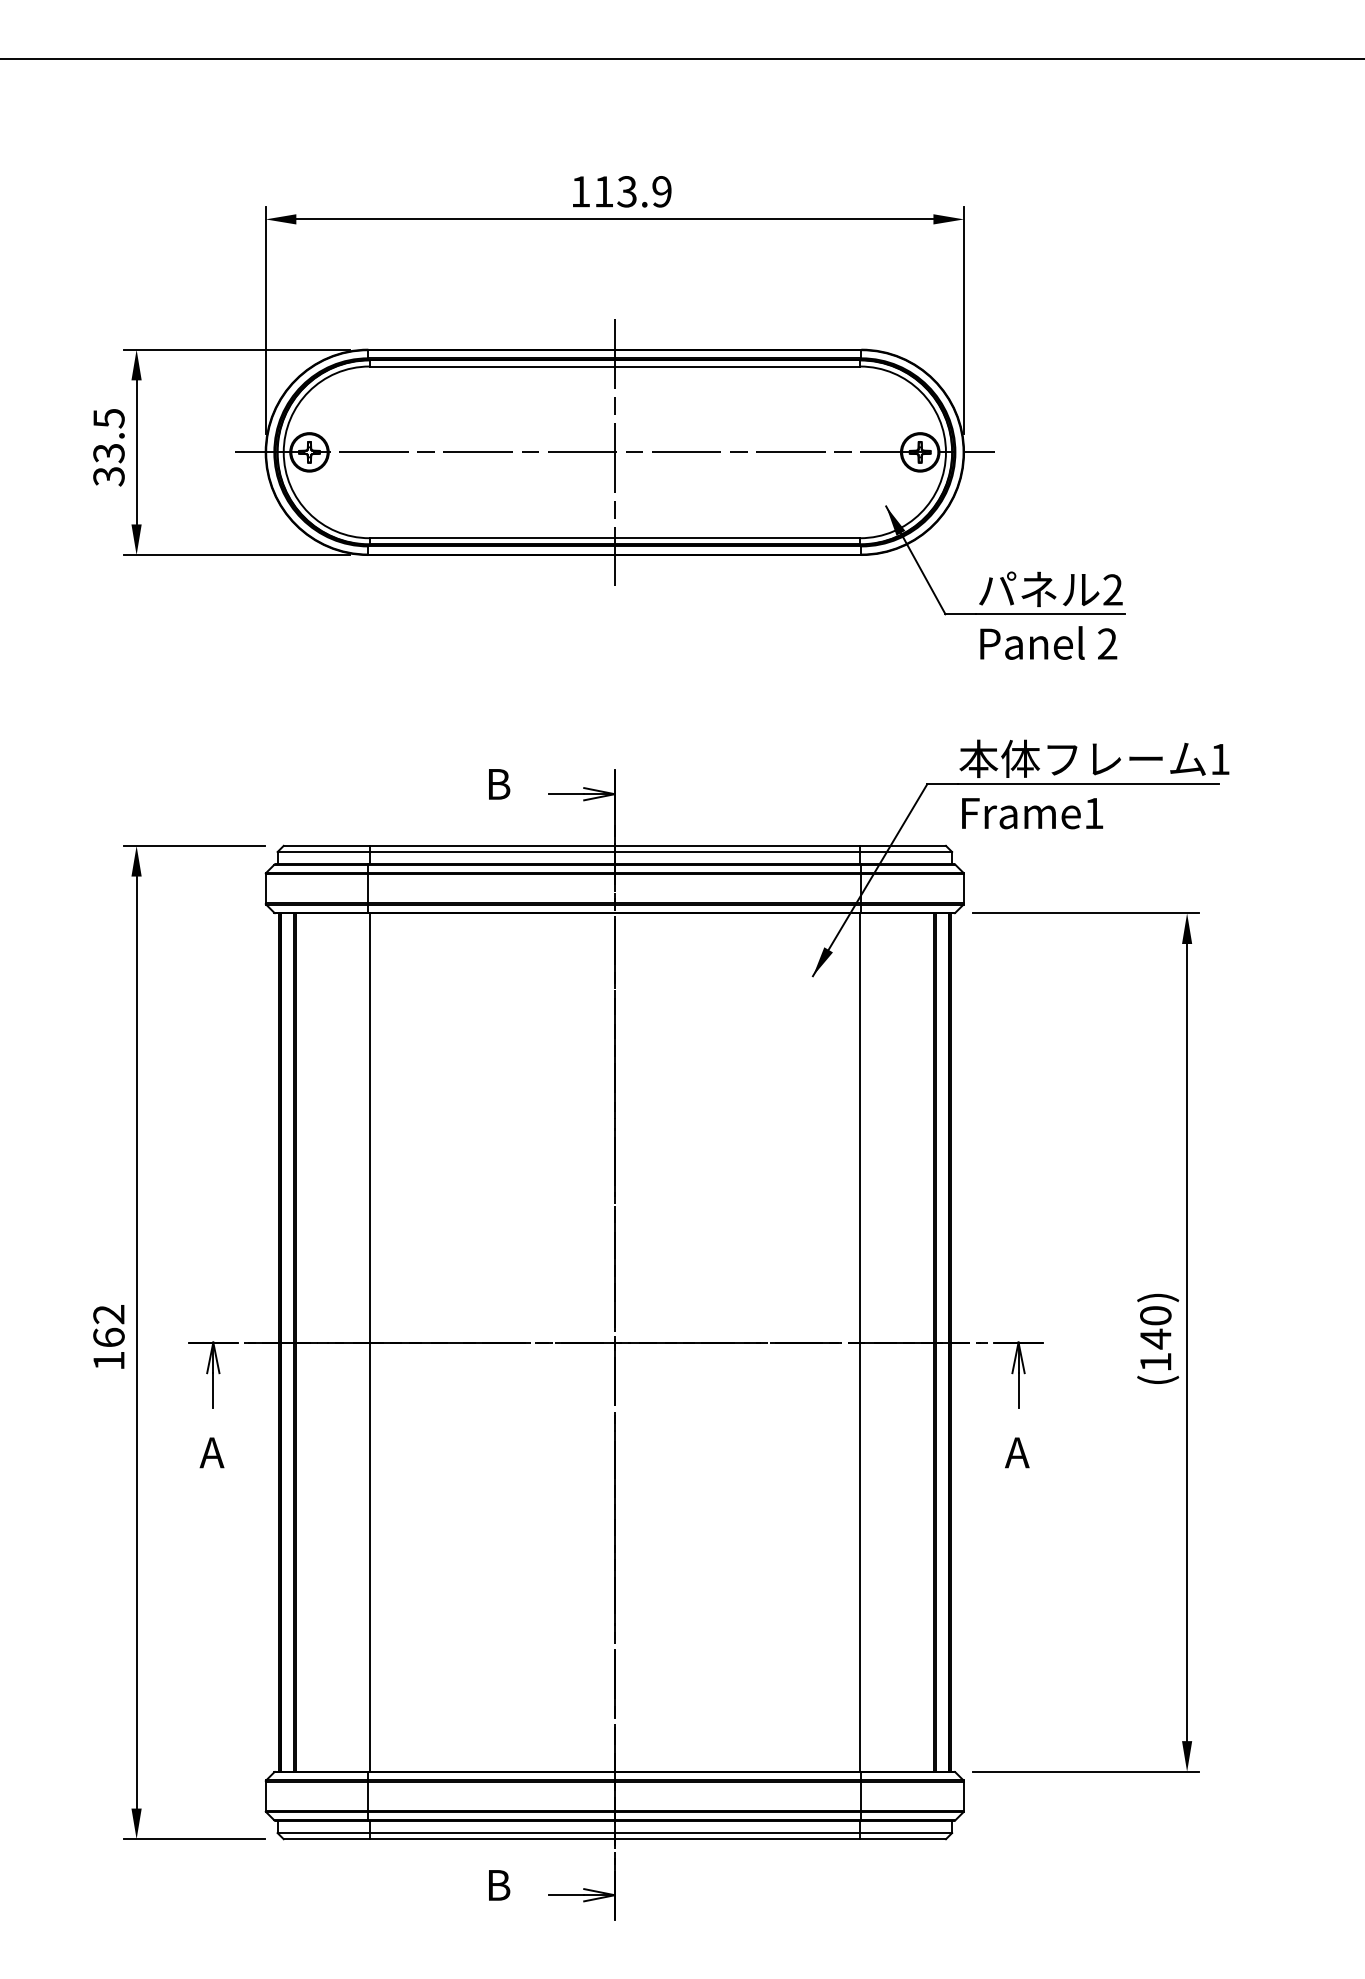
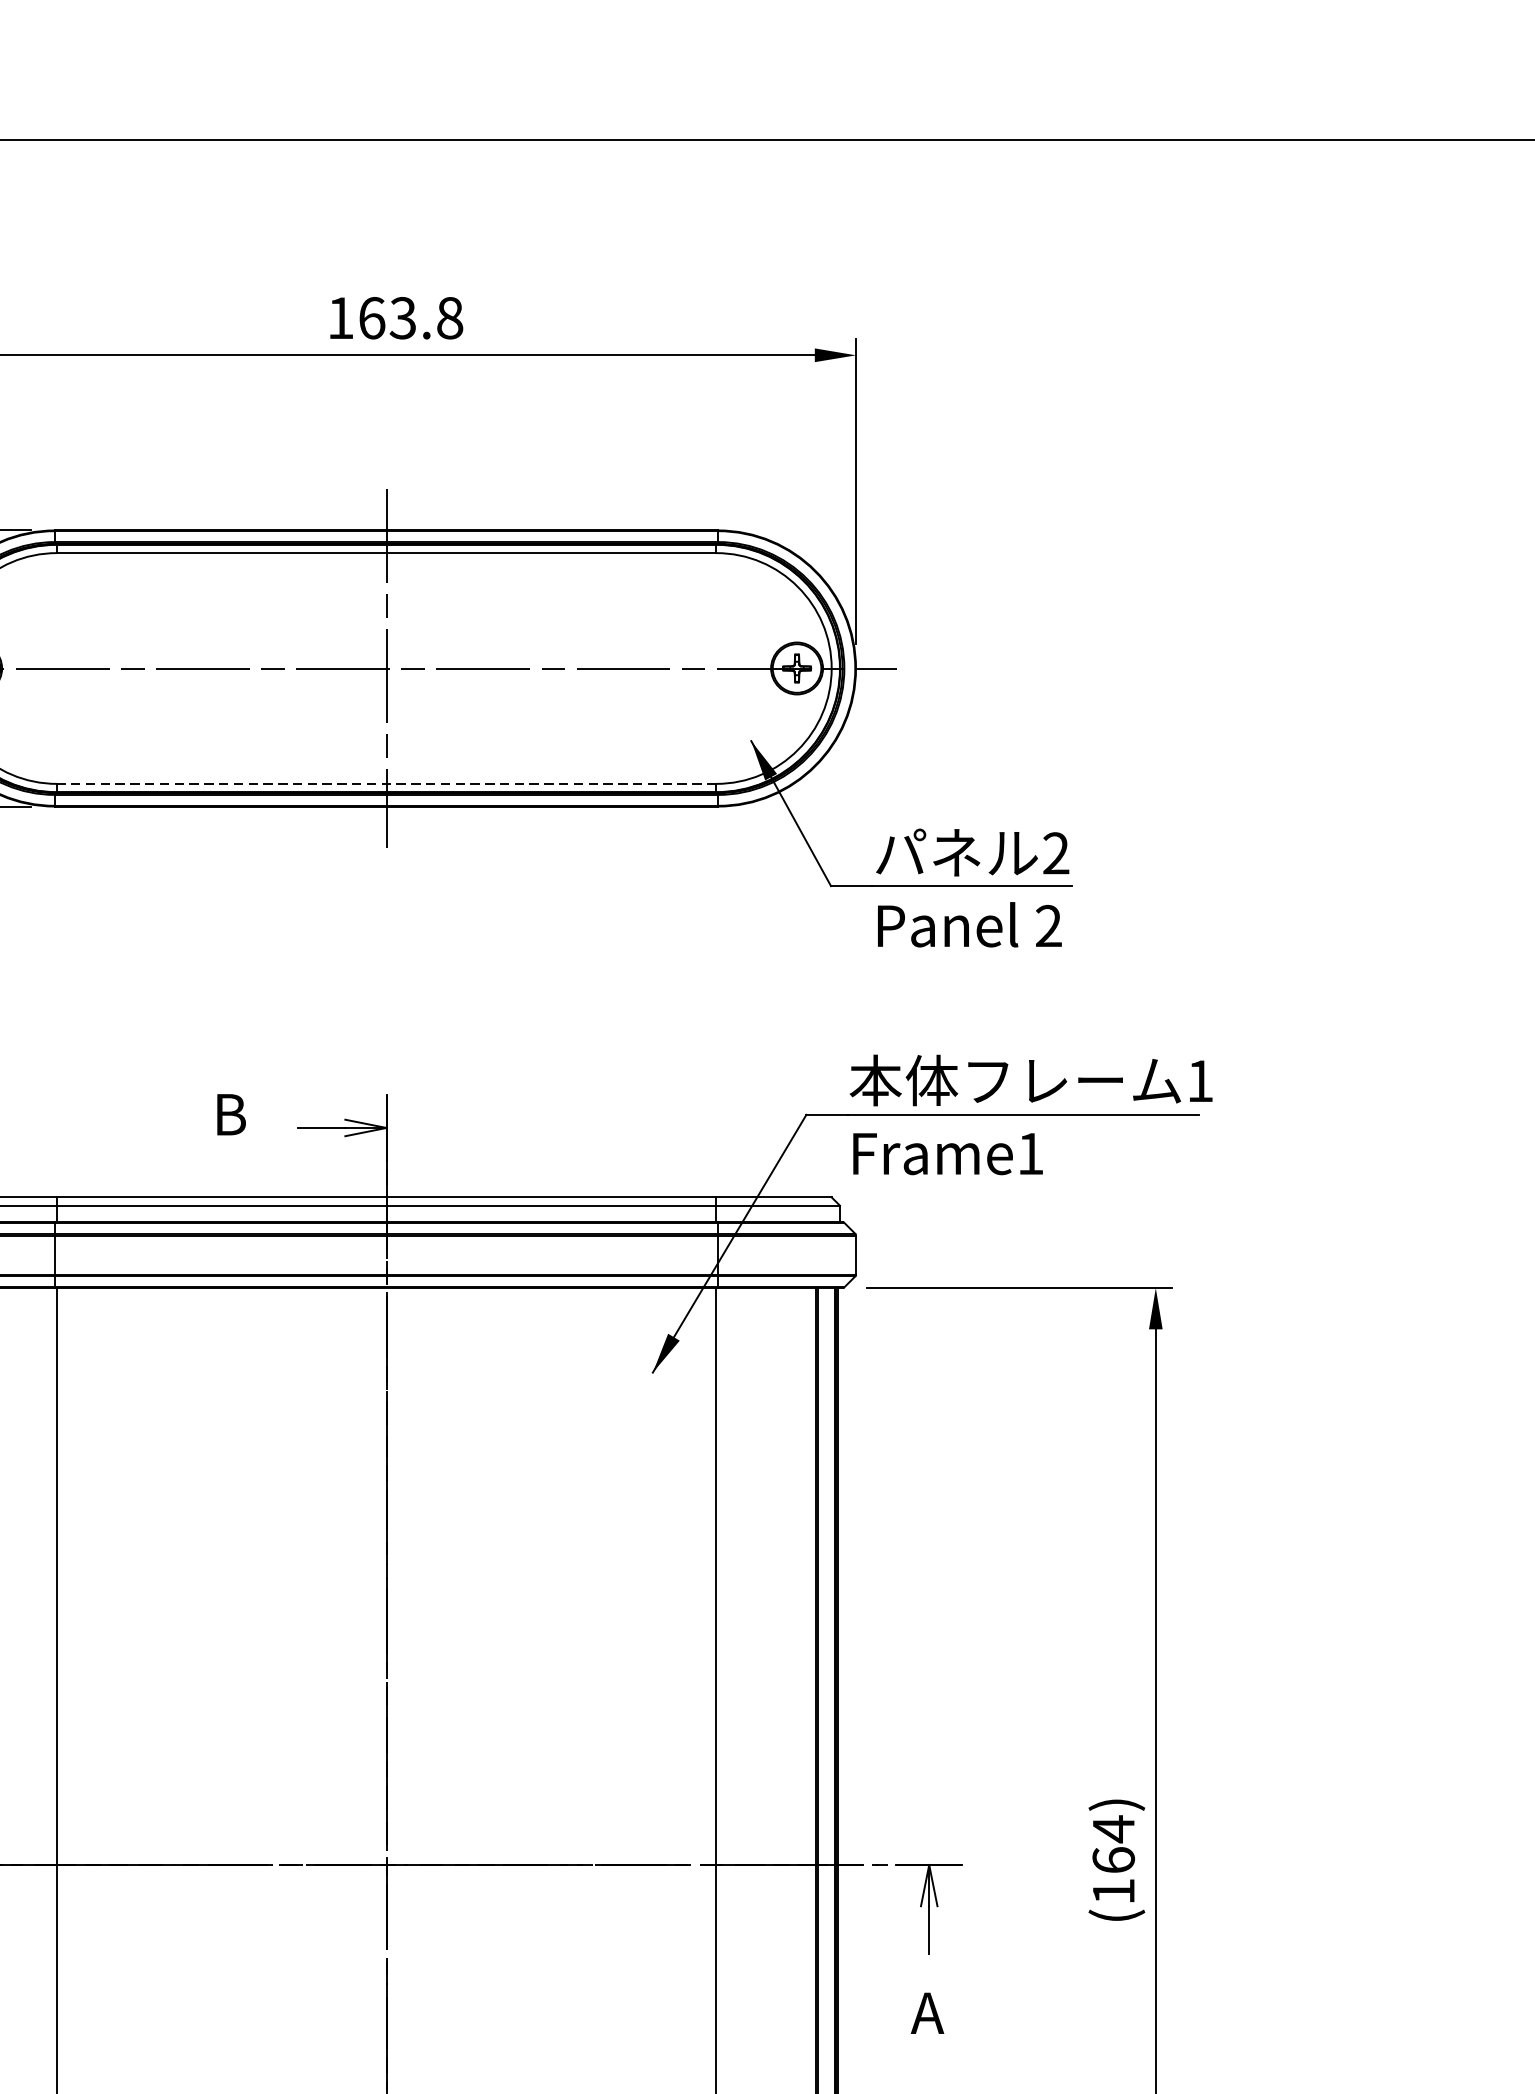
text: (632, 191) -> (410, 317), 113.9 -> 163.8
line: (614, 538) -> (386, 784), solid -> dashed
text: (1155, 1327) -> (1113, 1844), (140) -> (164)

